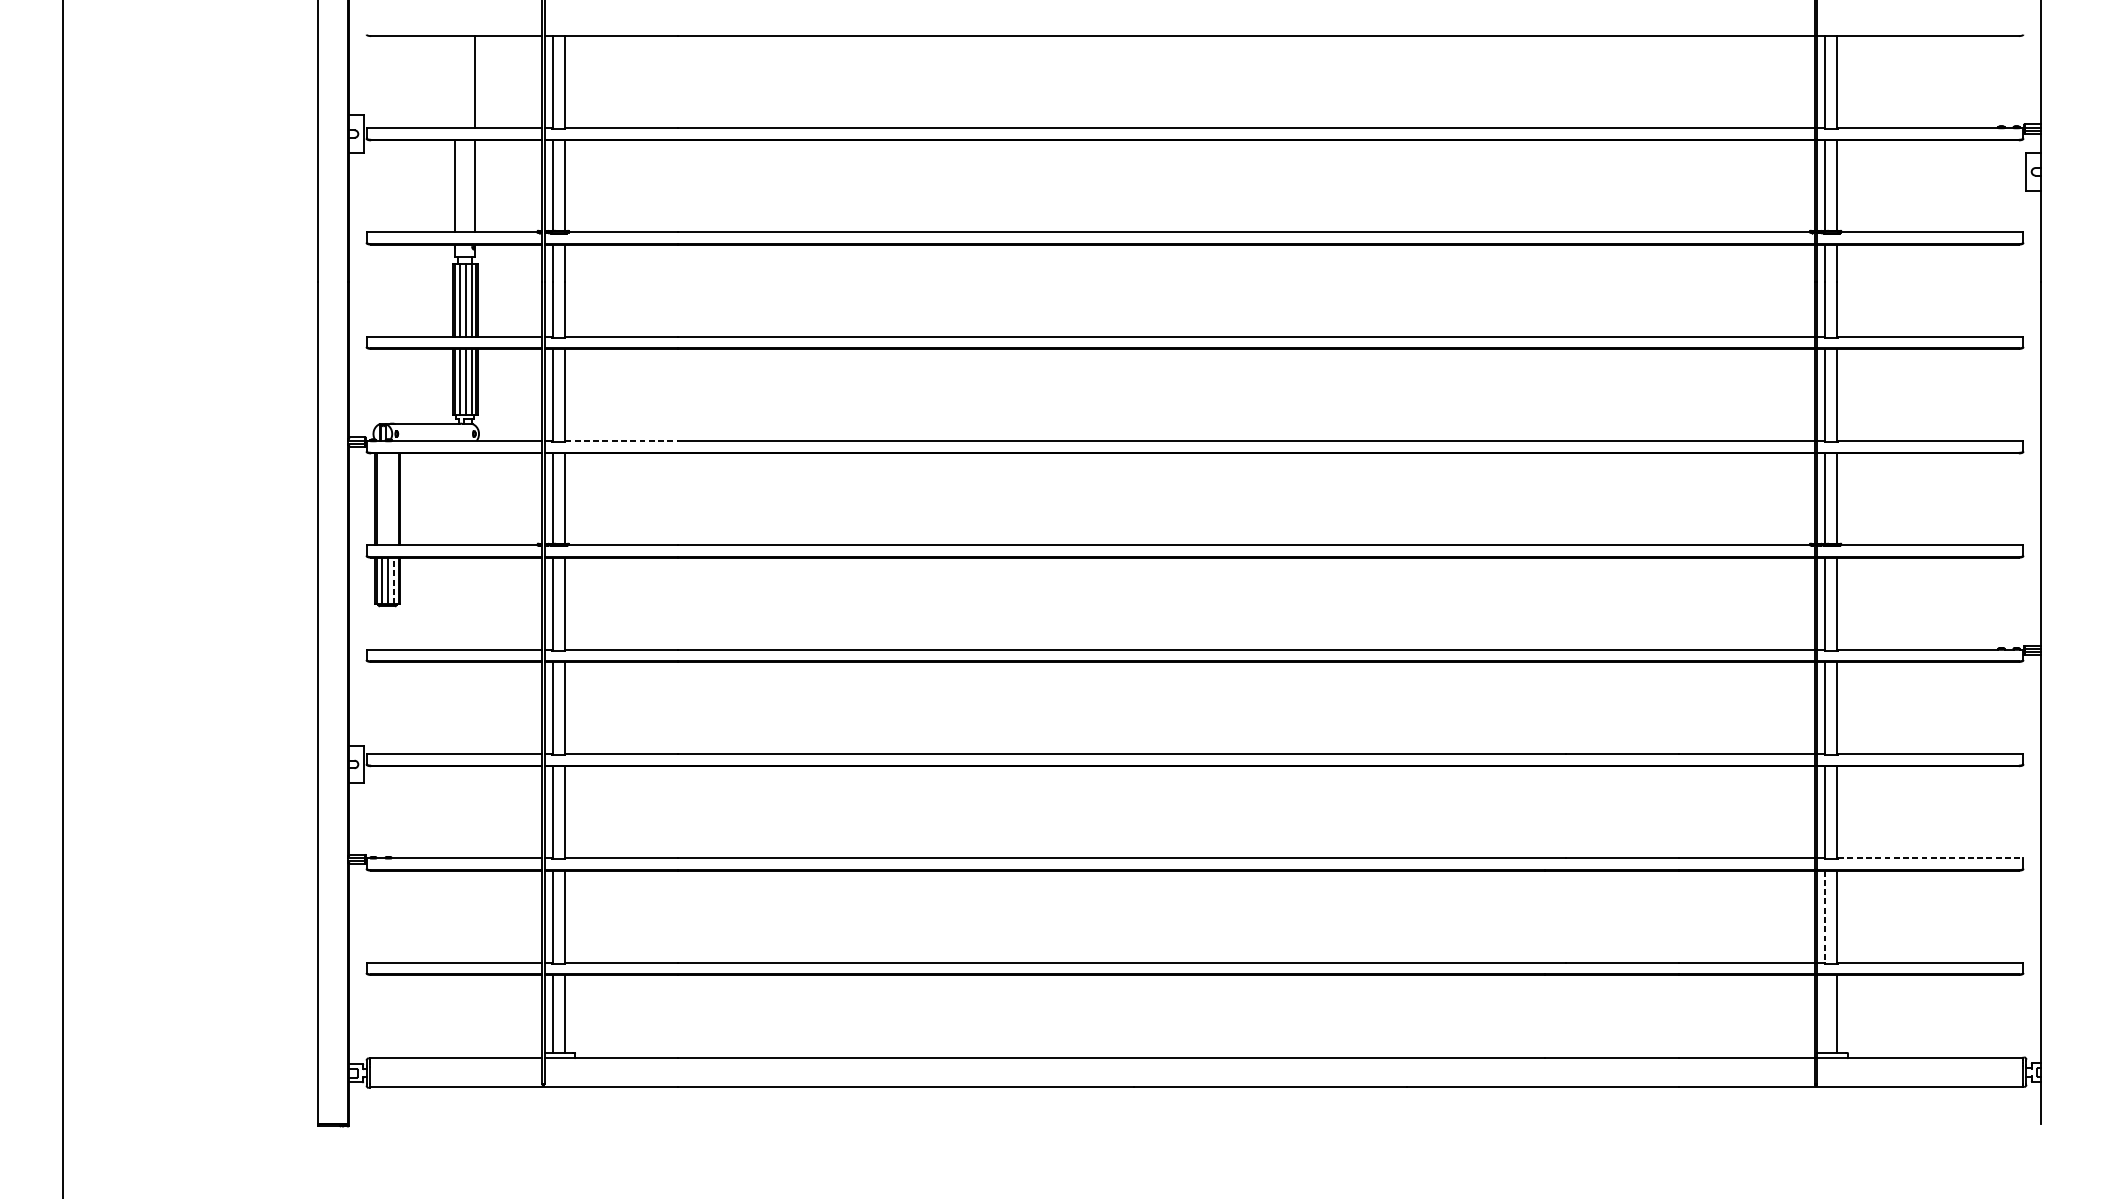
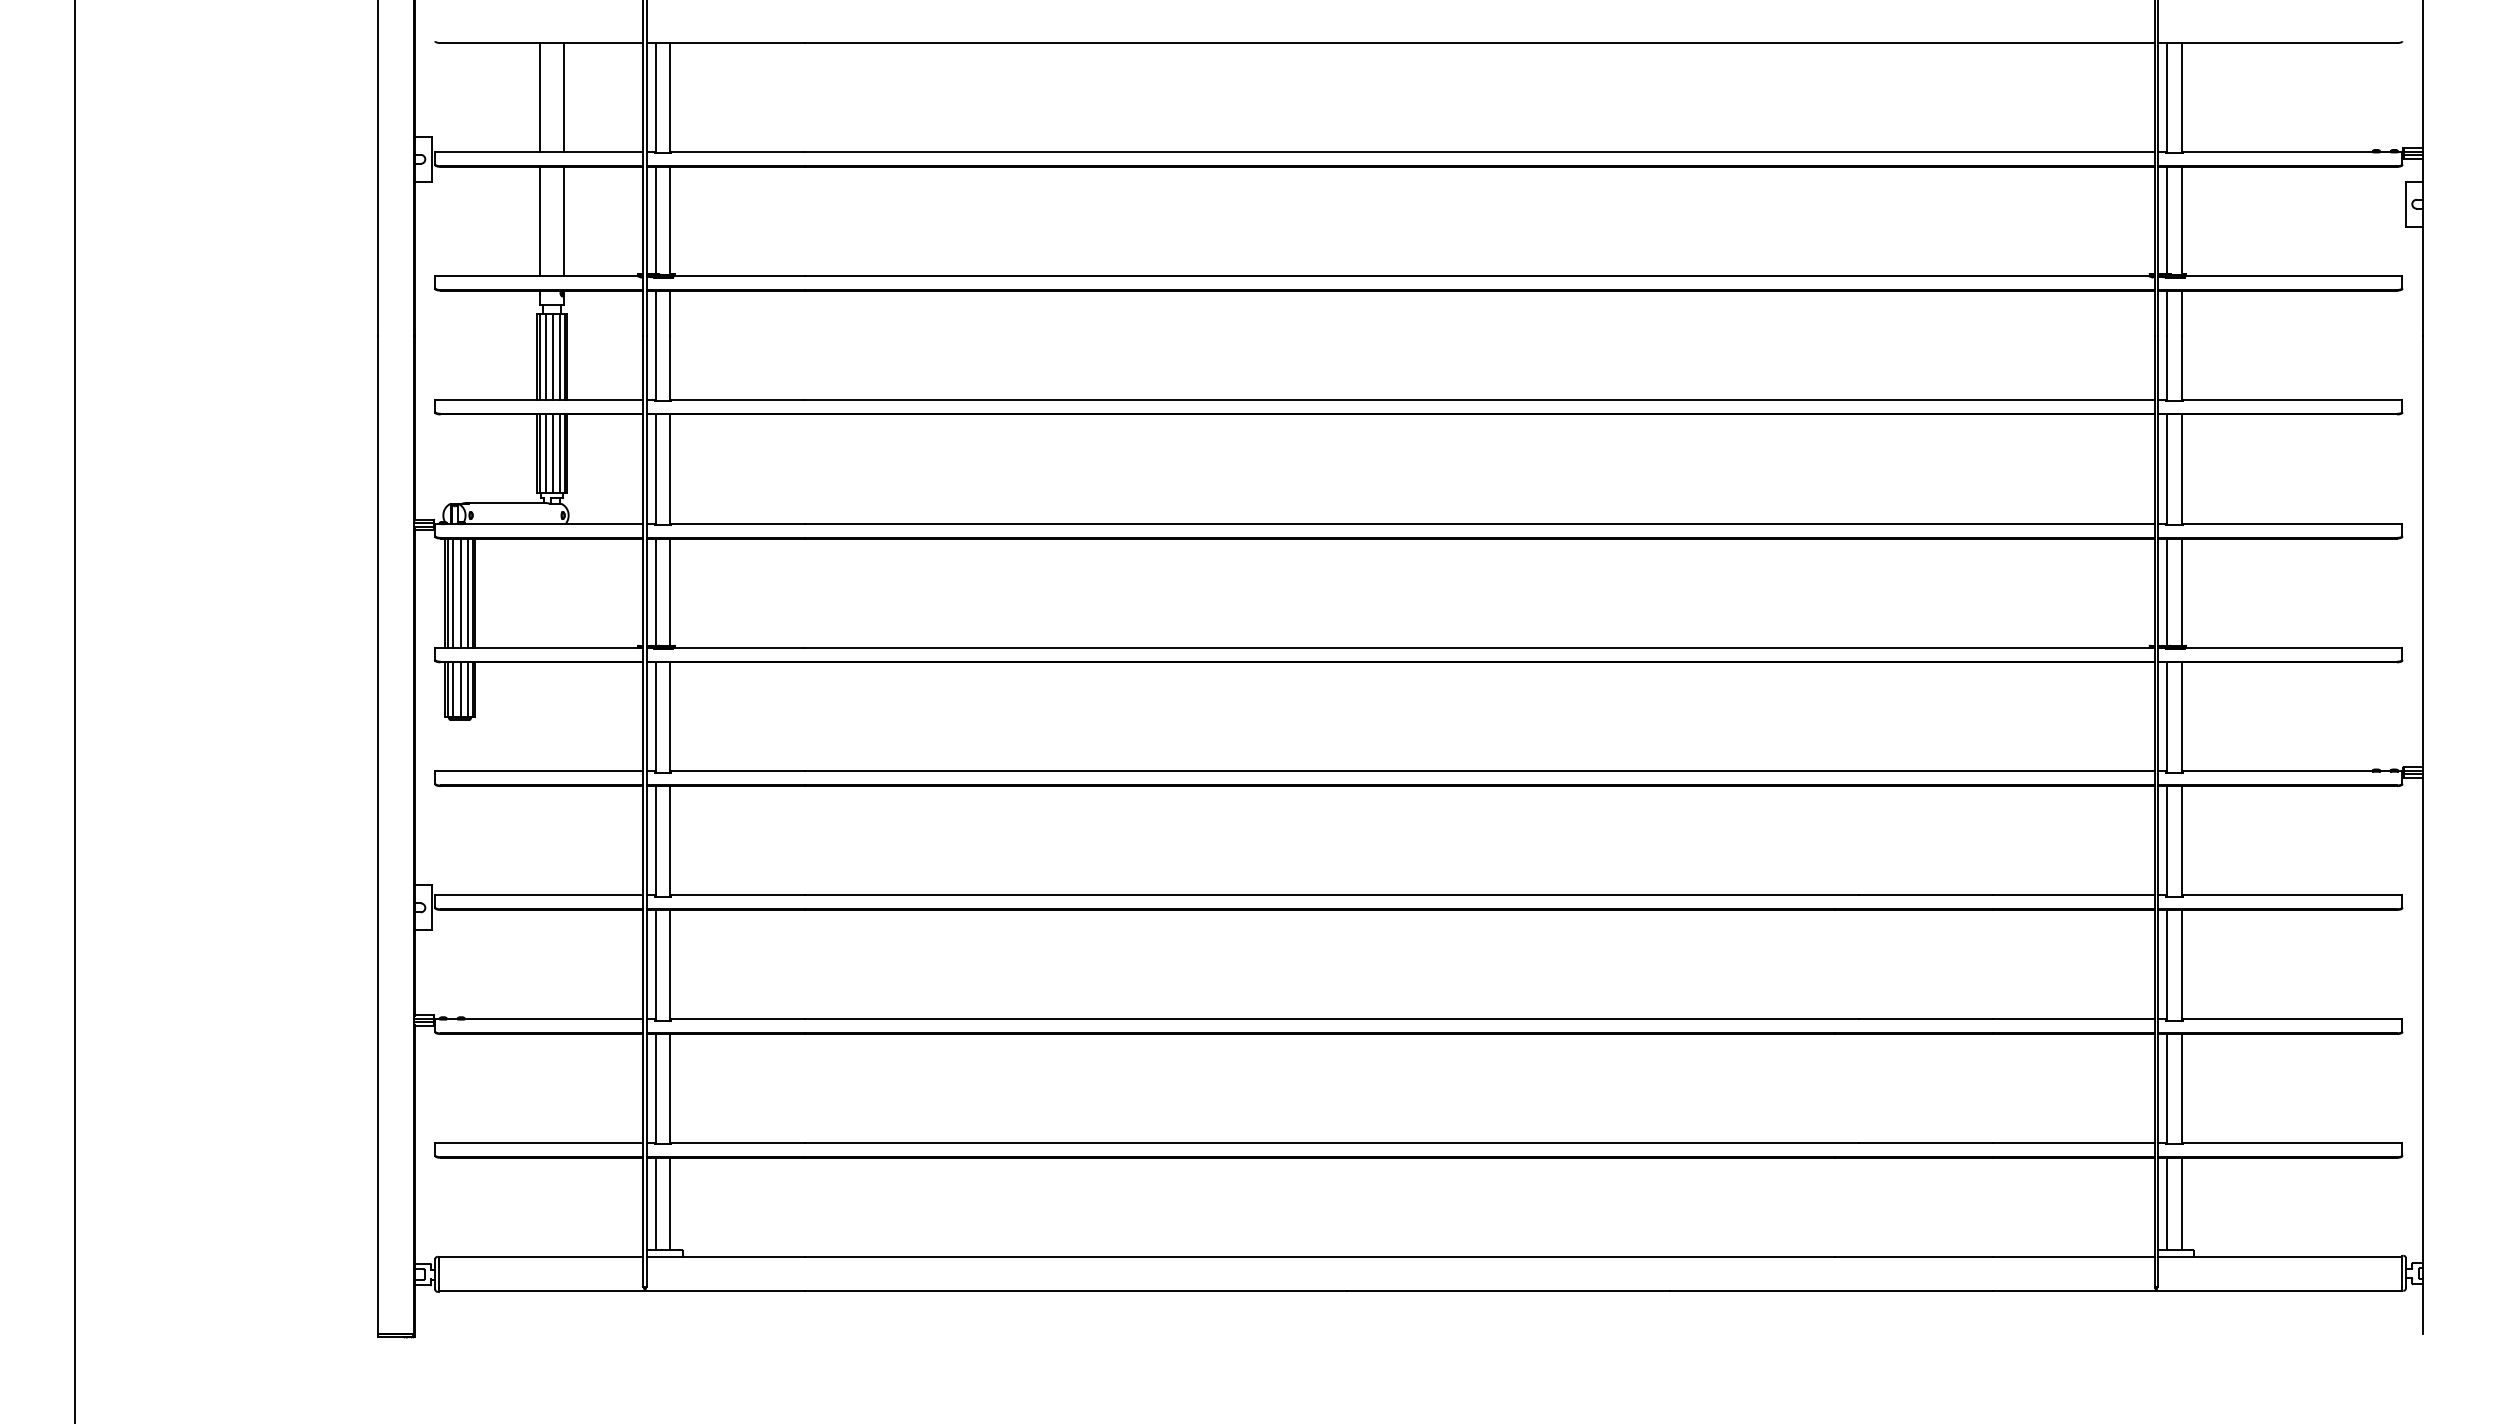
line: (455, 81) -> (540, 97), added
line: (622, 440) -> (738, 523), dashed -> solid
line: (382, 498) -> (453, 592), added
line: (388, 498) -> (461, 592), added
line: (394, 498) -> (468, 592), added
line: (394, 580) -> (468, 689), dashed -> solid
line: (1930, 858) -> (2292, 1019), dashed -> solid
line: (1825, 917) -> (2167, 1089), dashed -> solid
line: (1825, 1013) -> (2167, 1203), added

